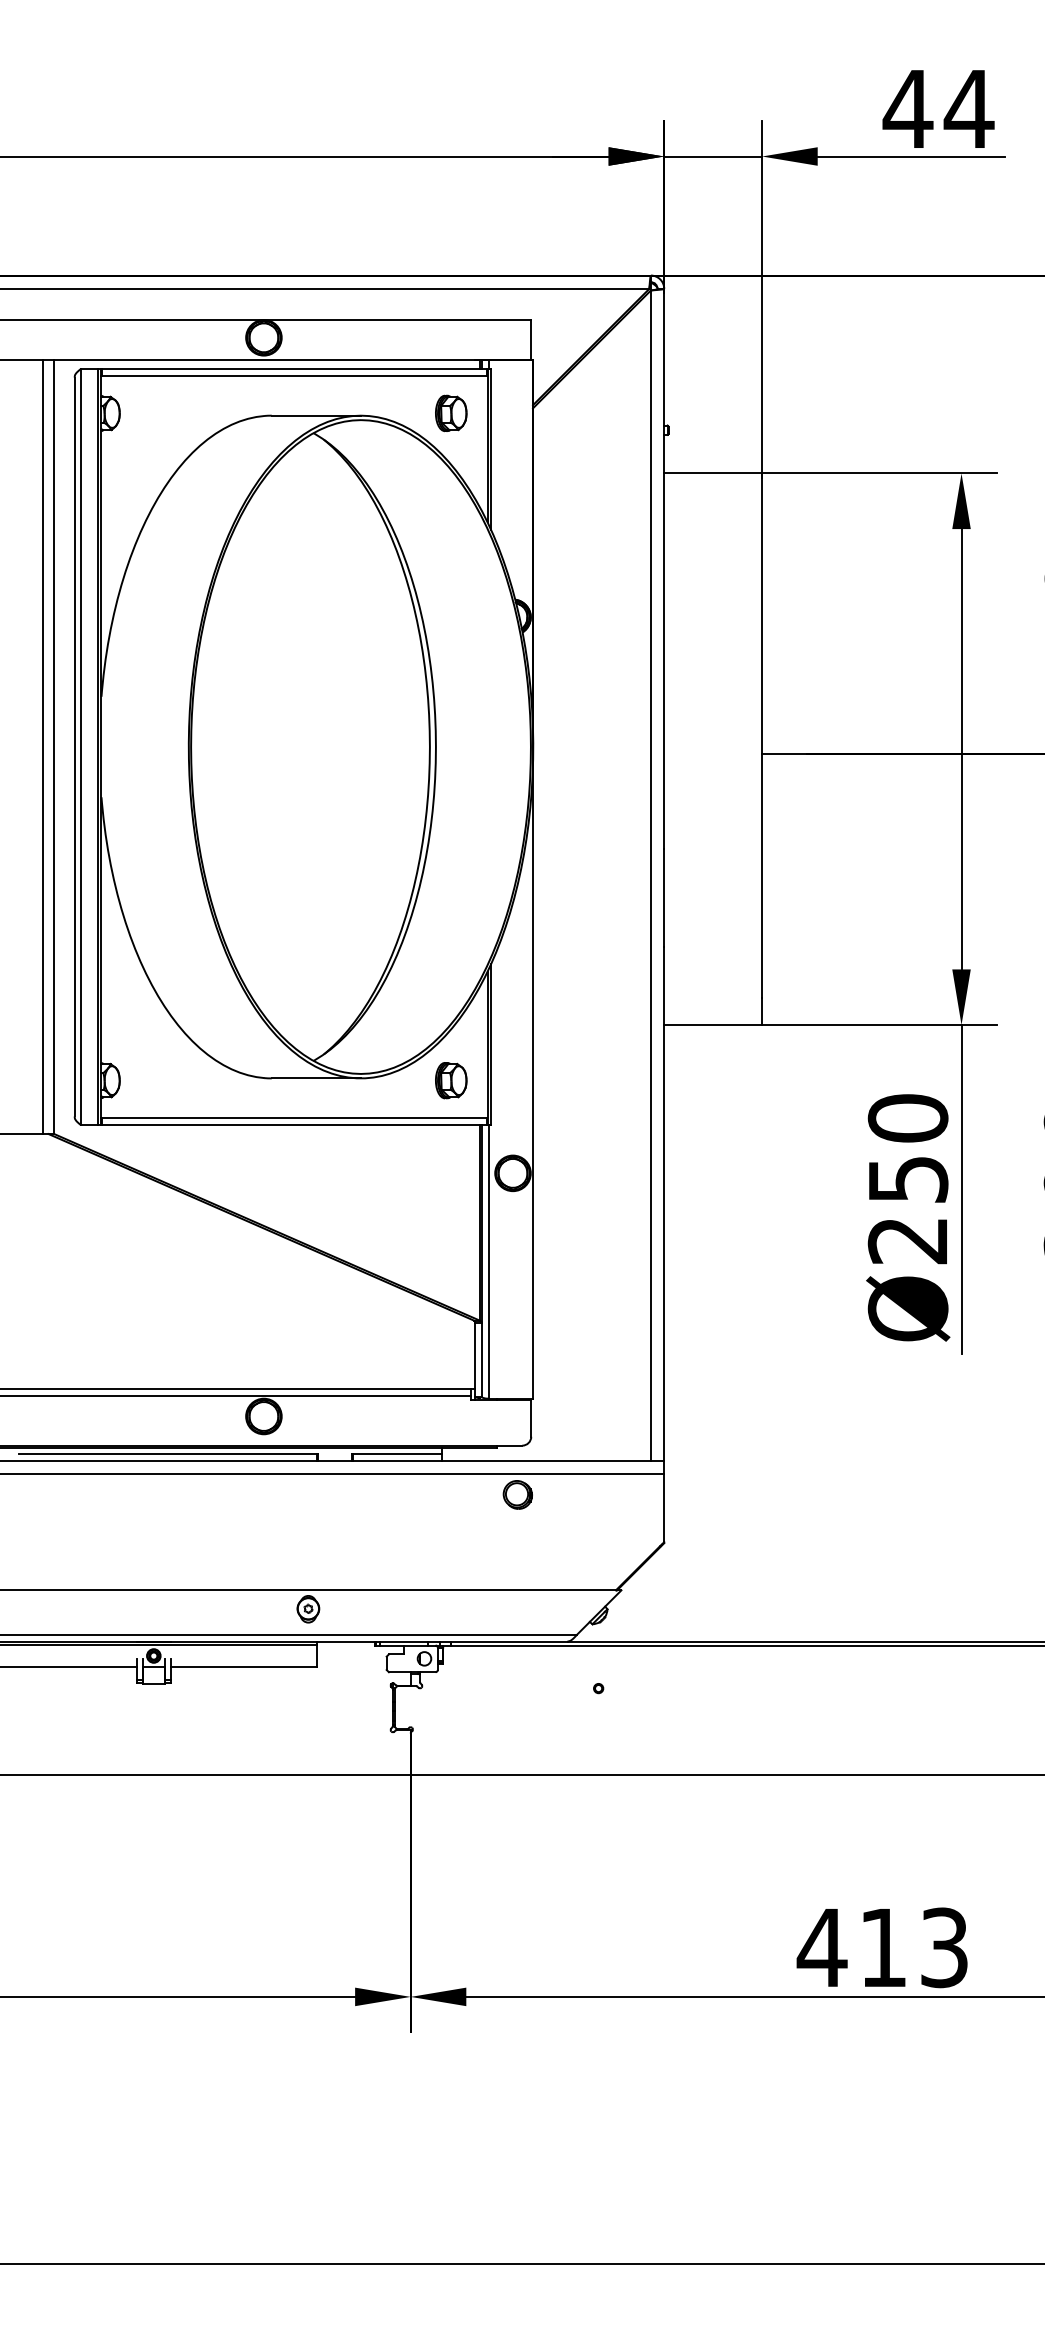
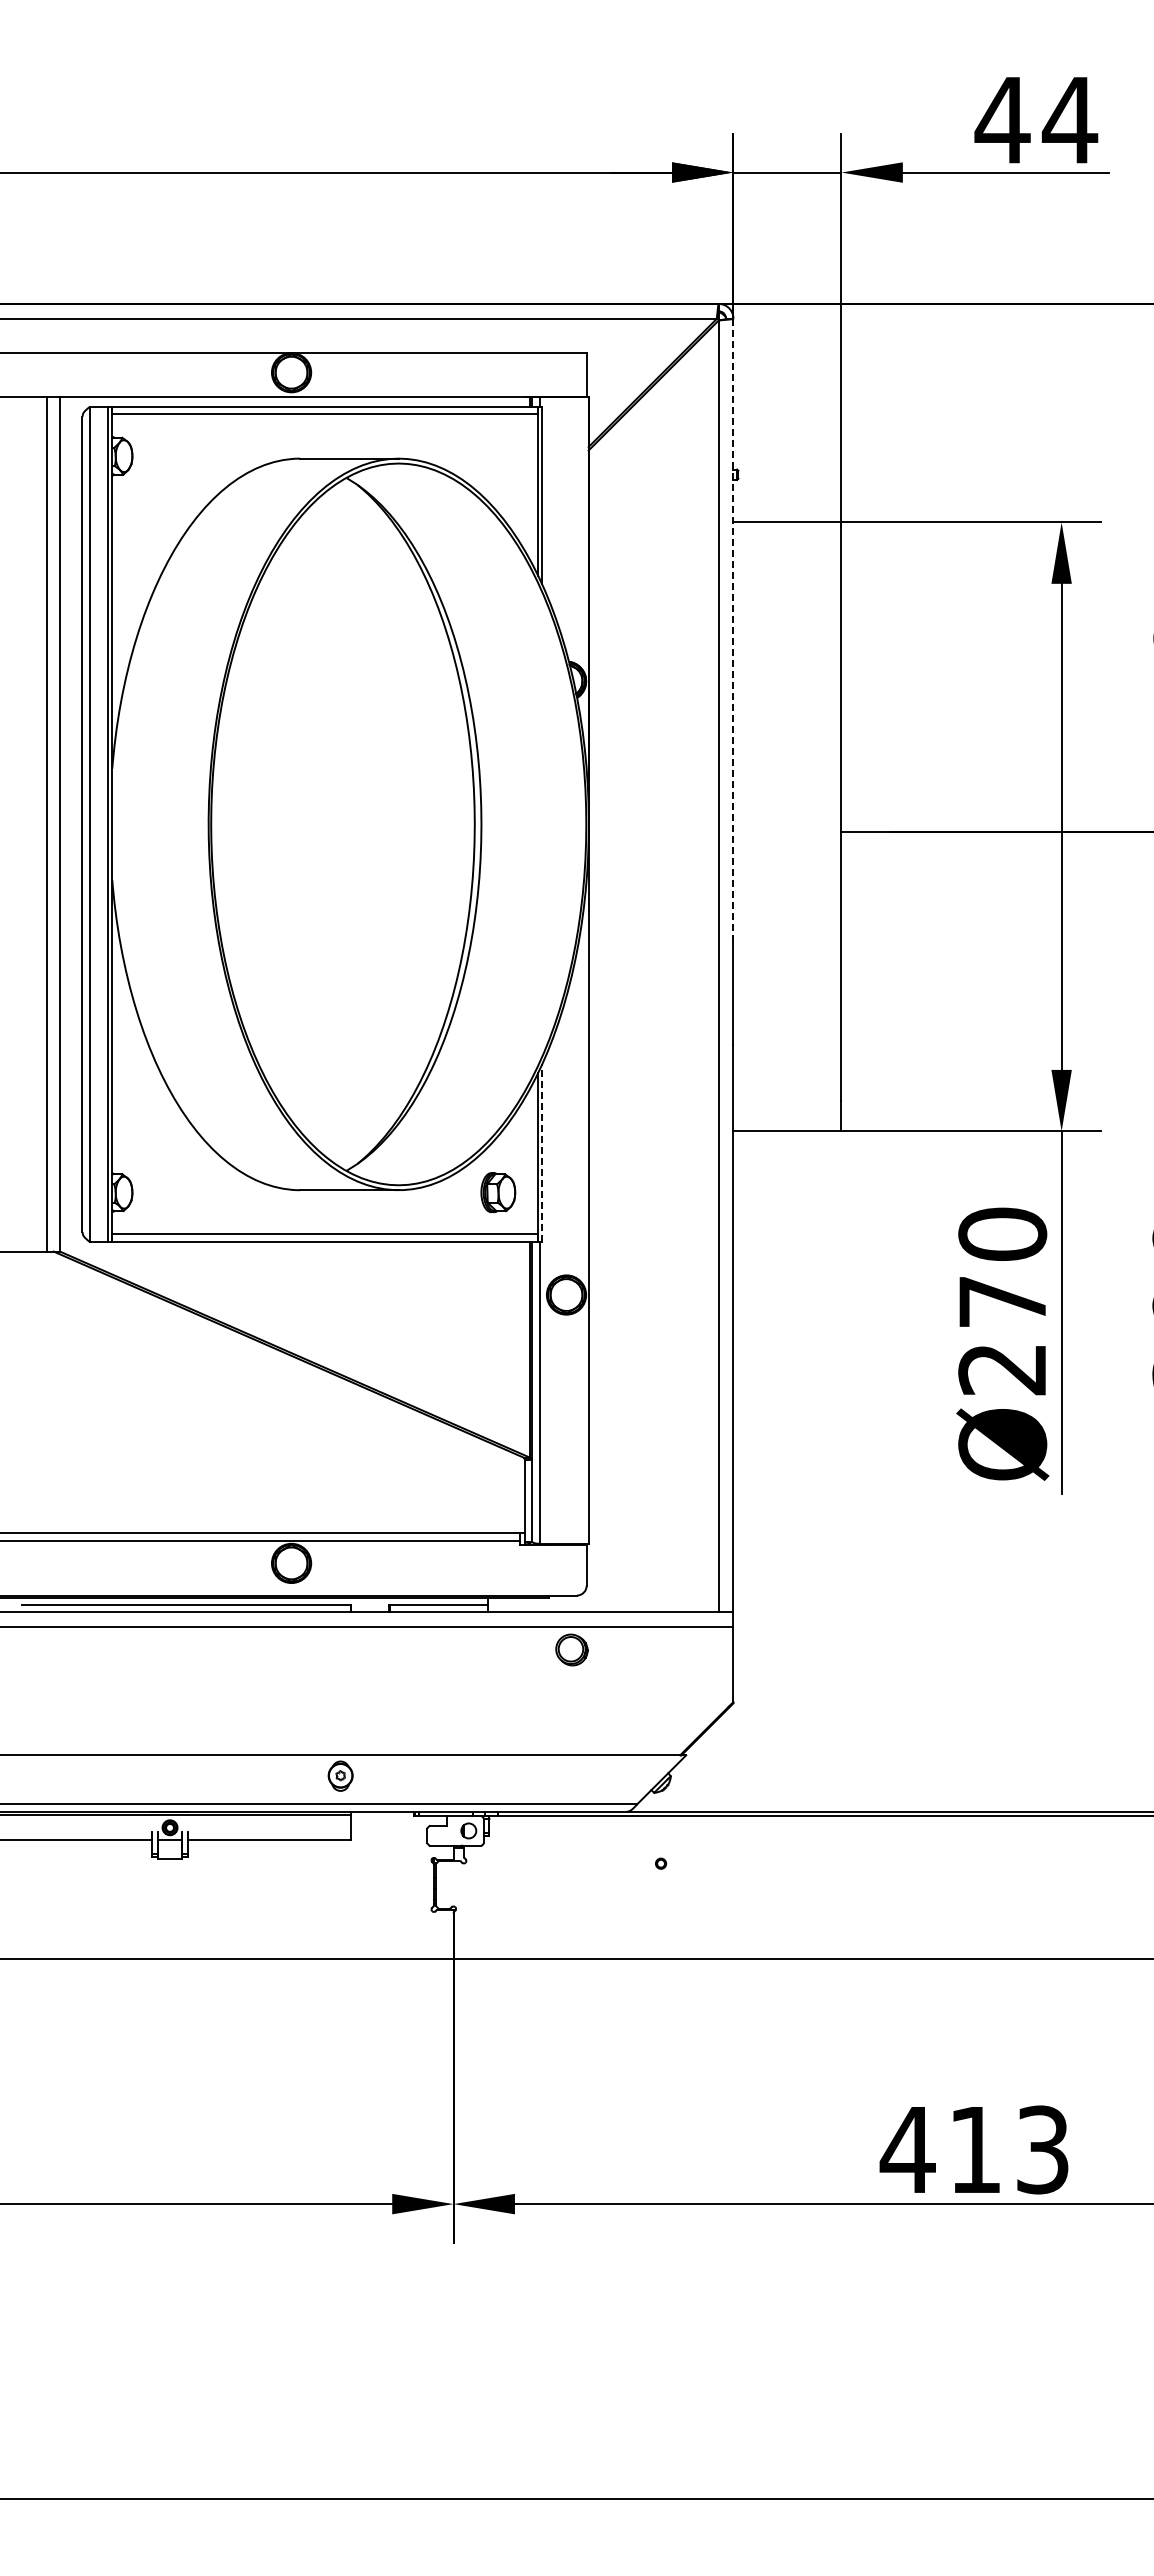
part: (451, 412) -> (498, 455), removed
line: (664, 569) -> (733, 628), solid -> dashed
line: (491, 1045) -> (542, 1153), solid -> dashed
text: (908, 1180) -> (1003, 1302), Ø250 -> Ø270

